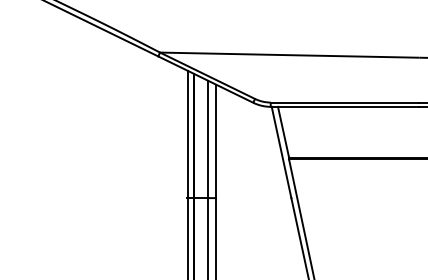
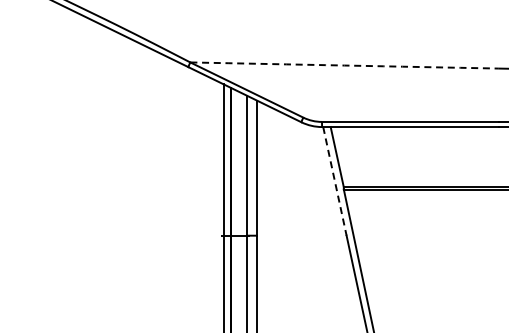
arc: (289, 55) -> (344, 65), solid -> dashed
line: (281, 152) -> (334, 181), solid -> dashed

